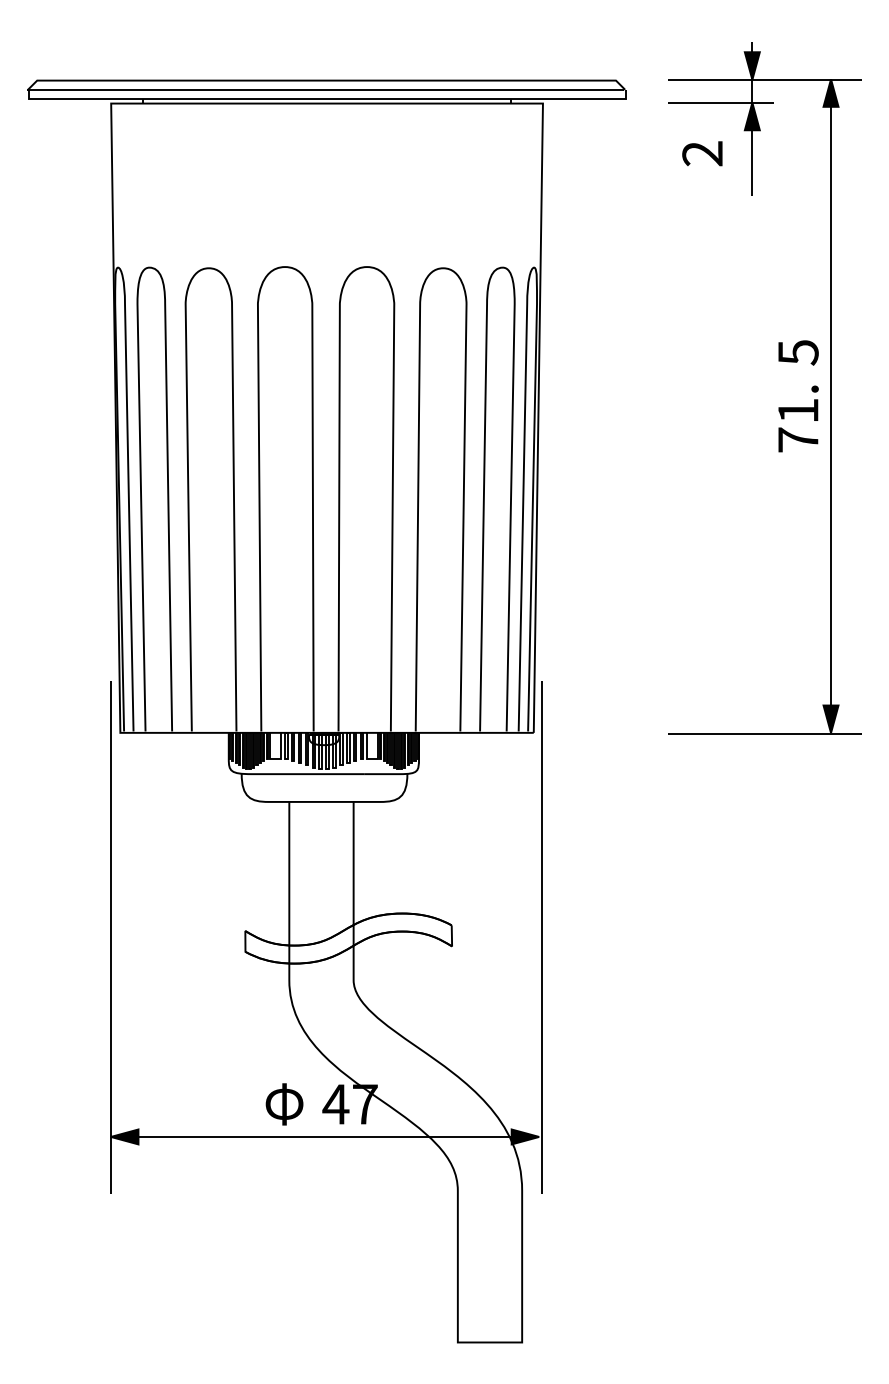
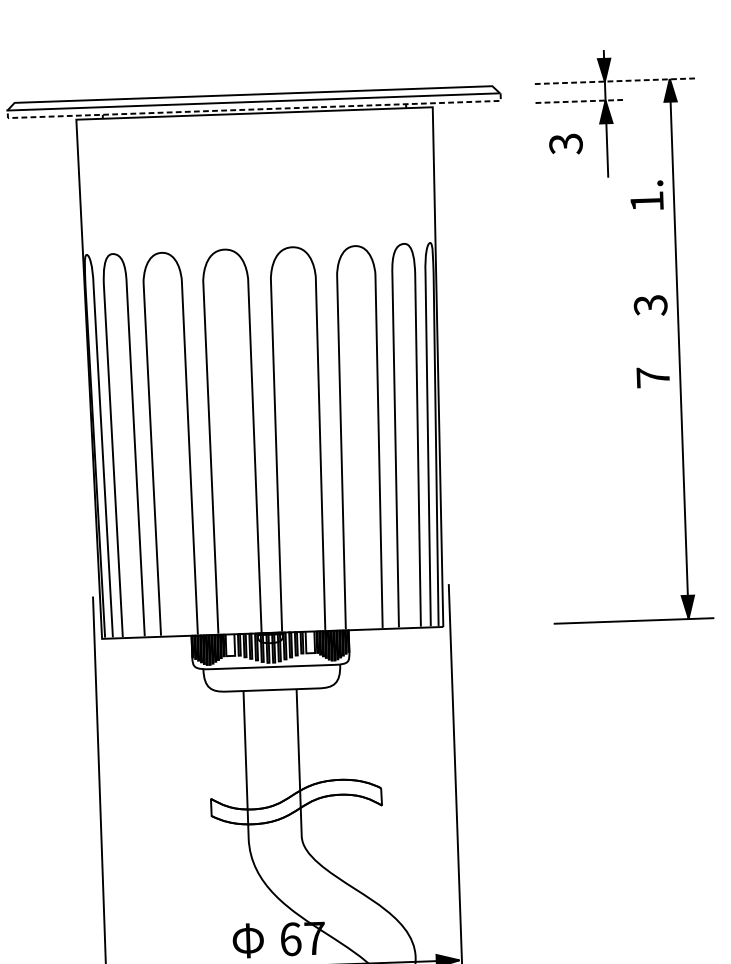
line: (765, 79) -> (615, 80), solid -> dashed
line: (327, 98) -> (254, 109), solid -> dashed
line: (721, 102) -> (580, 101), solid -> dashed
text: (702, 153) -> (565, 143), 2 -> 3
text: (797, 352) -> (650, 305), 5 -> 3
text: (798, 402) -> (646, 194), moved
text: (335, 1104) -> (290, 939), 4 -> 6

